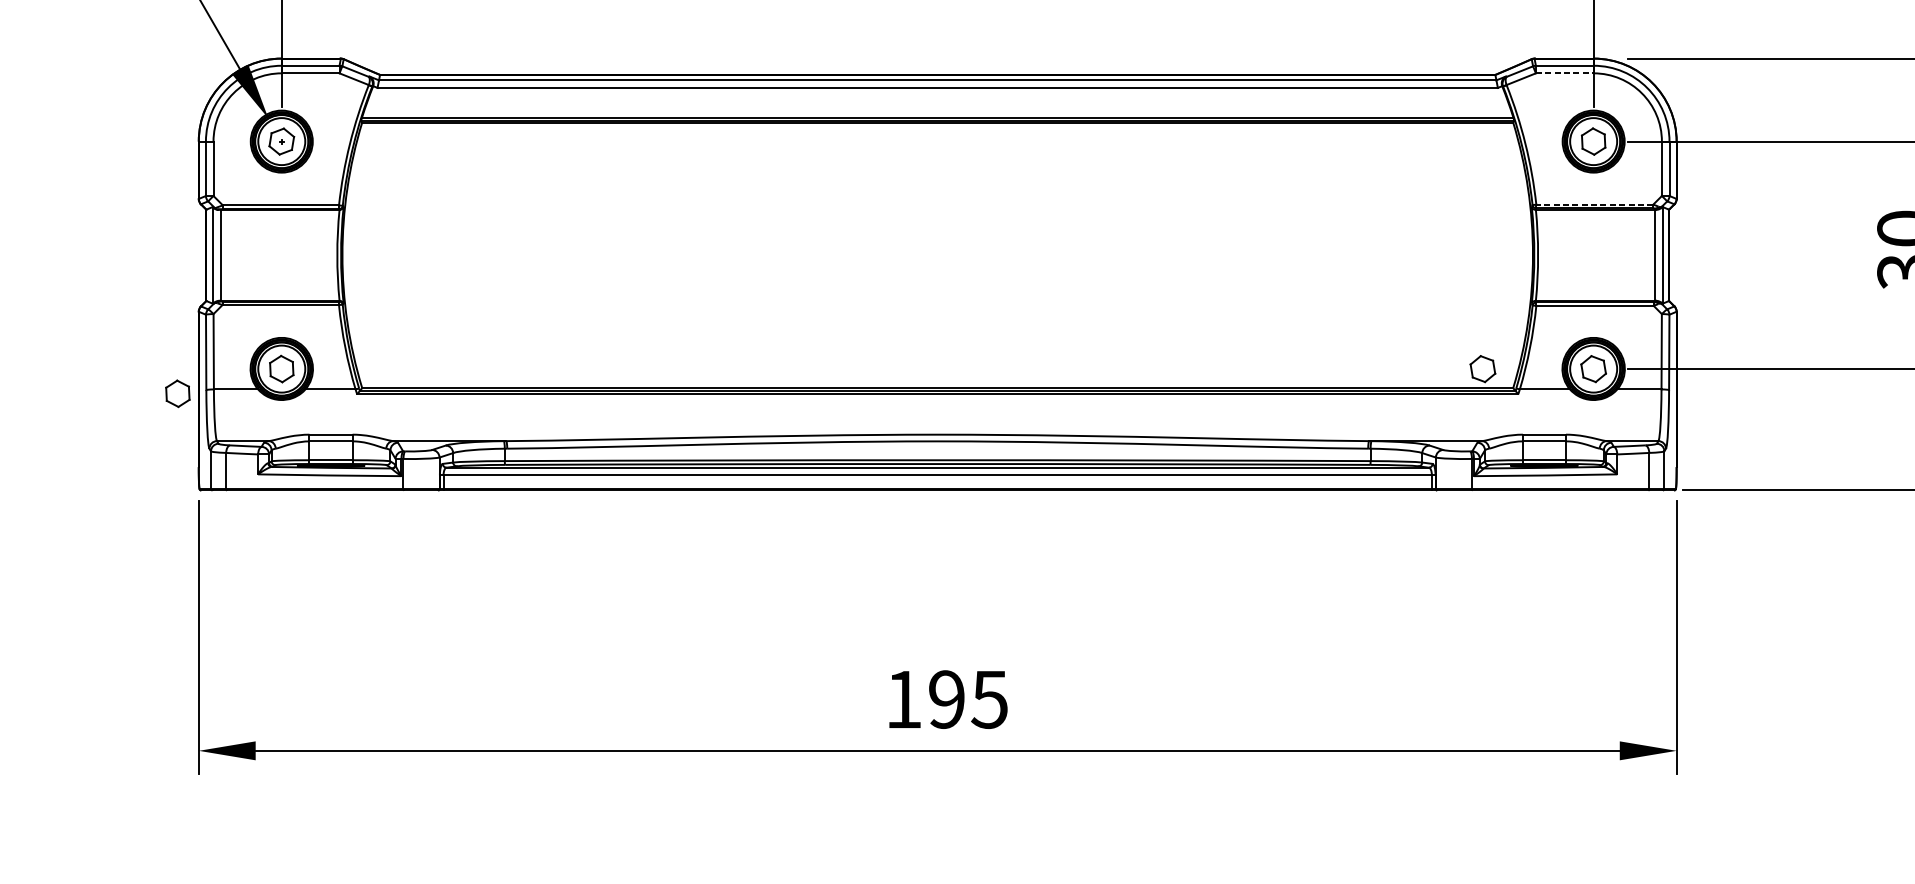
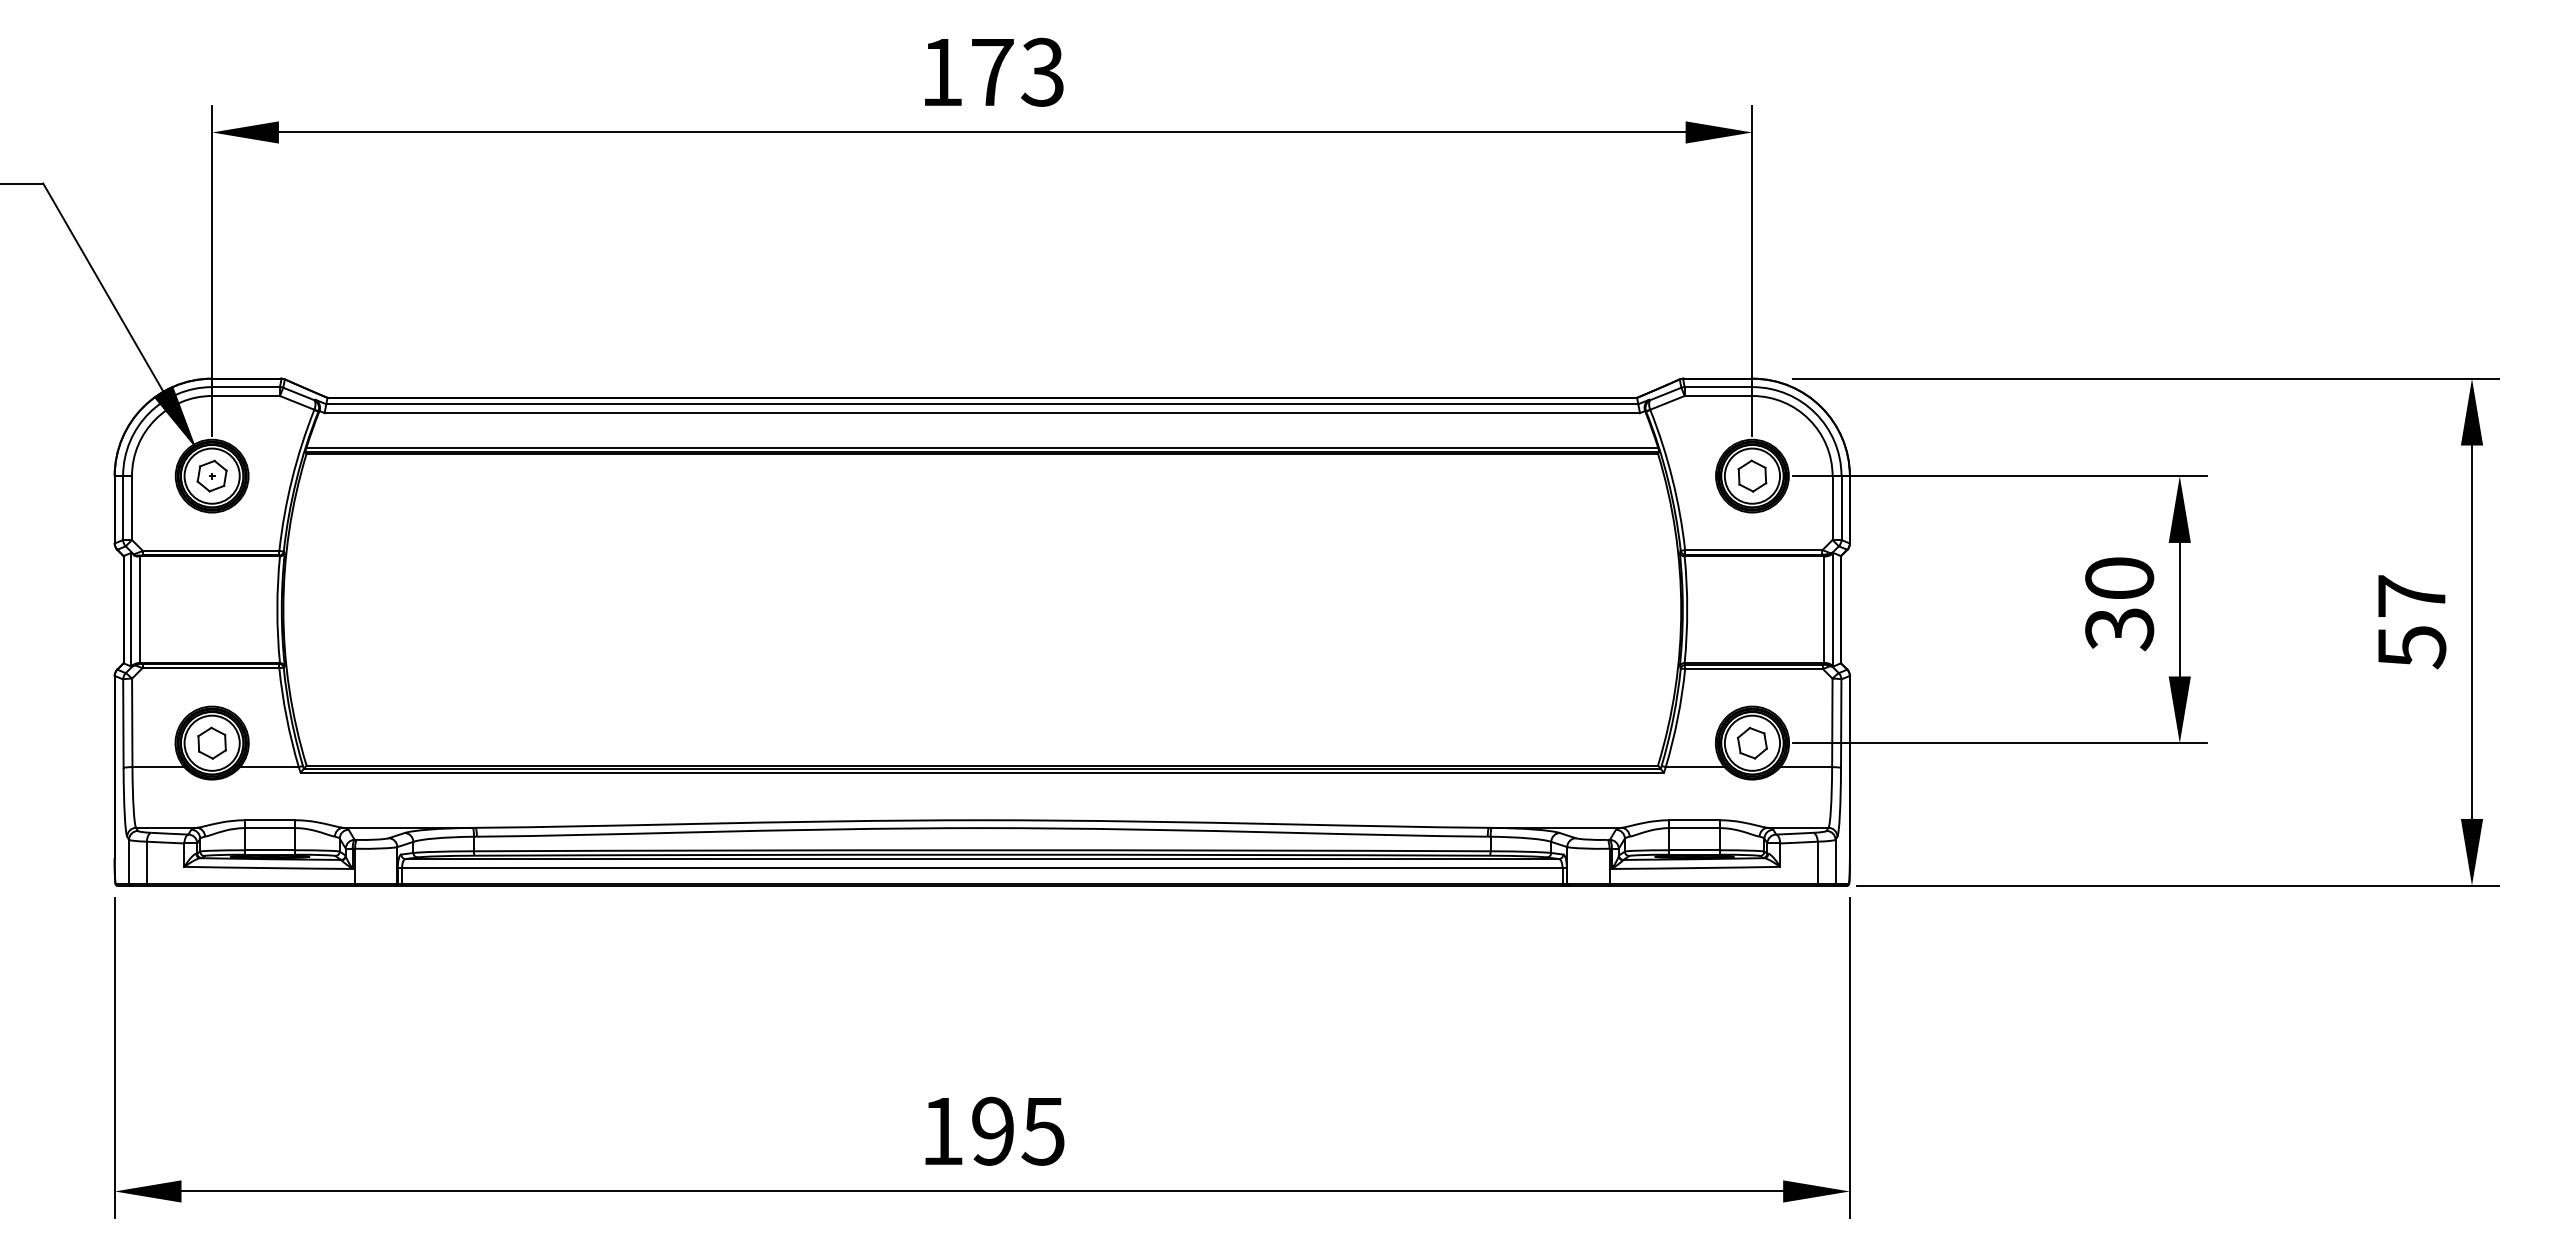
line: (1564, 73) -> (1718, 396), dashed -> solid
line: (1594, 204) -> (1753, 550), dashed -> solid
part: (1482, 369) -> (1621, 743), removed
part: (177, 393) -> (89, 771), removed

